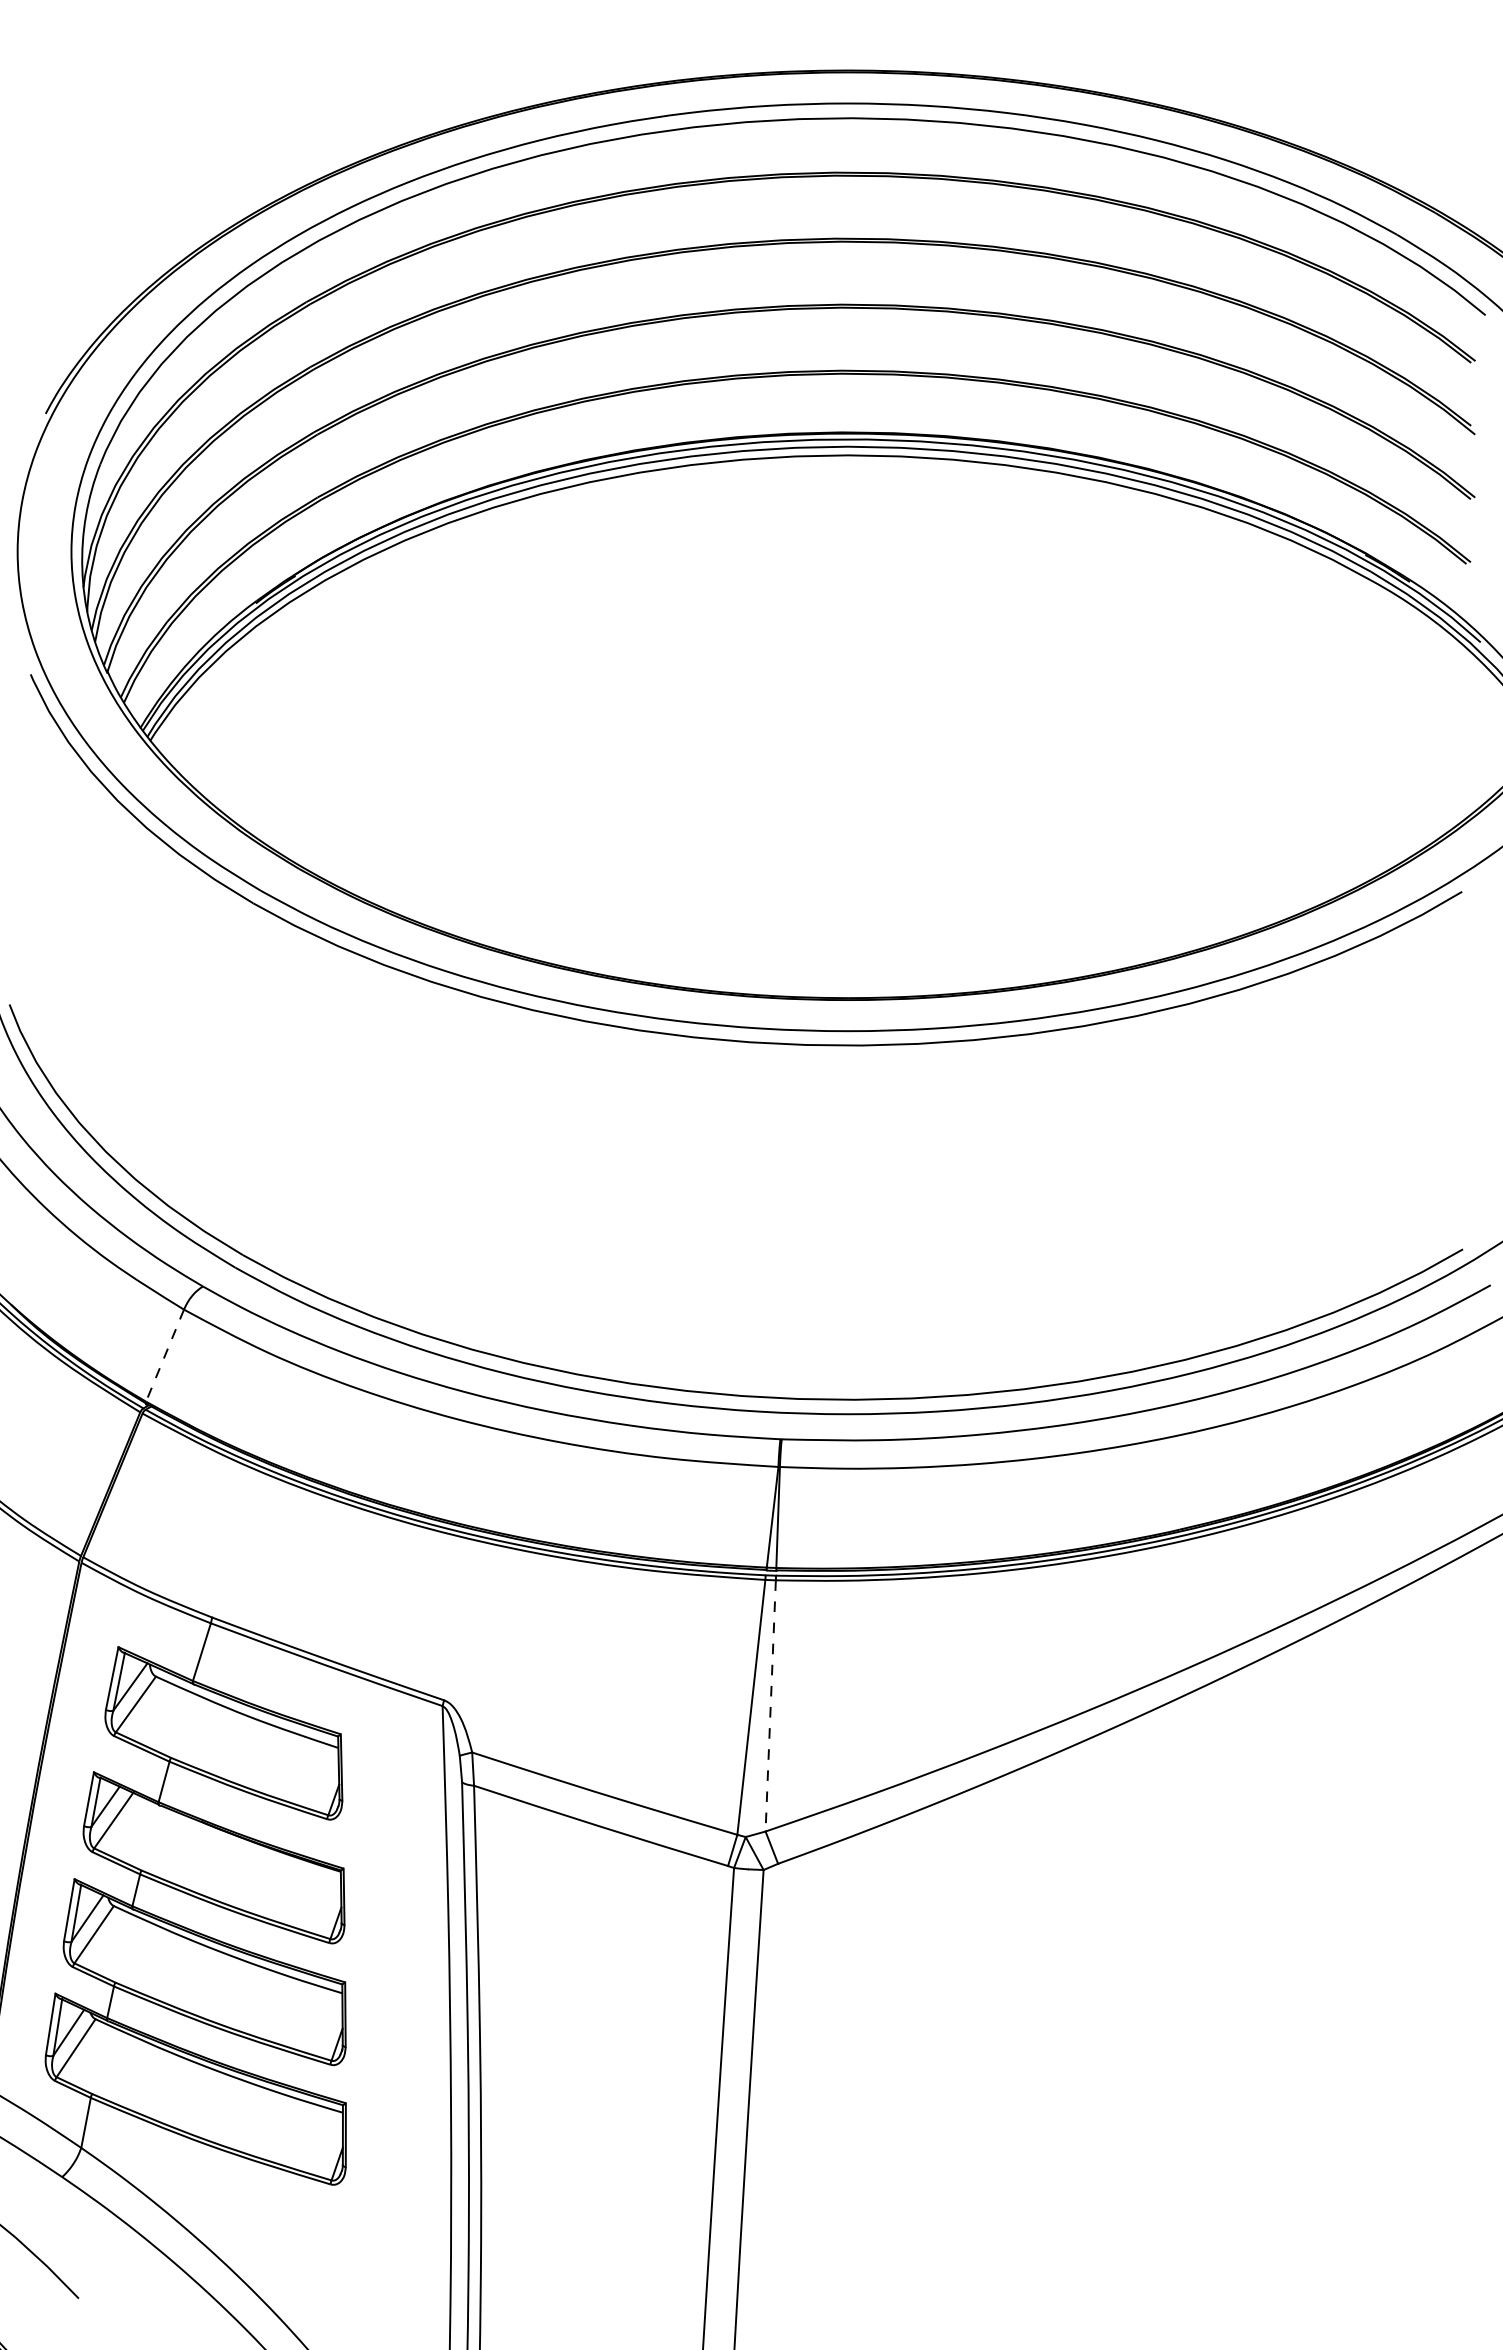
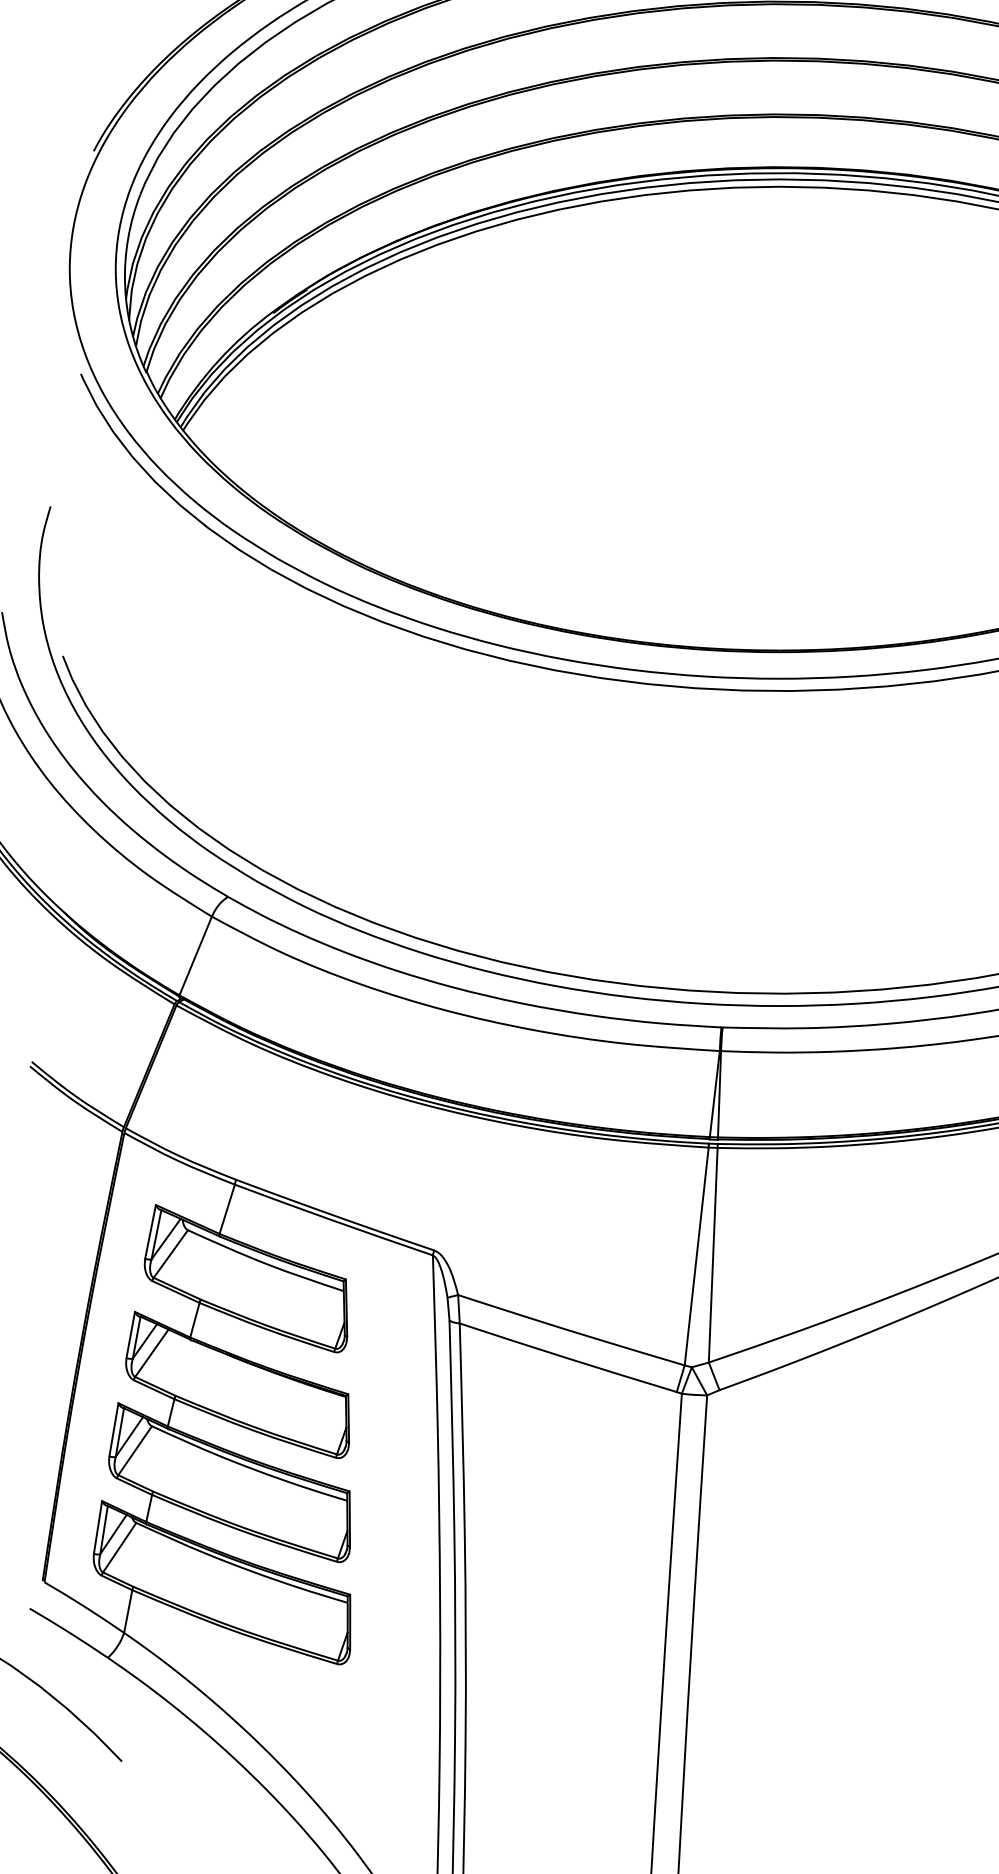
line: (165, 1355) -> (196, 955), dashed -> solid
line: (770, 1705) -> (713, 1254), dashed -> solid

